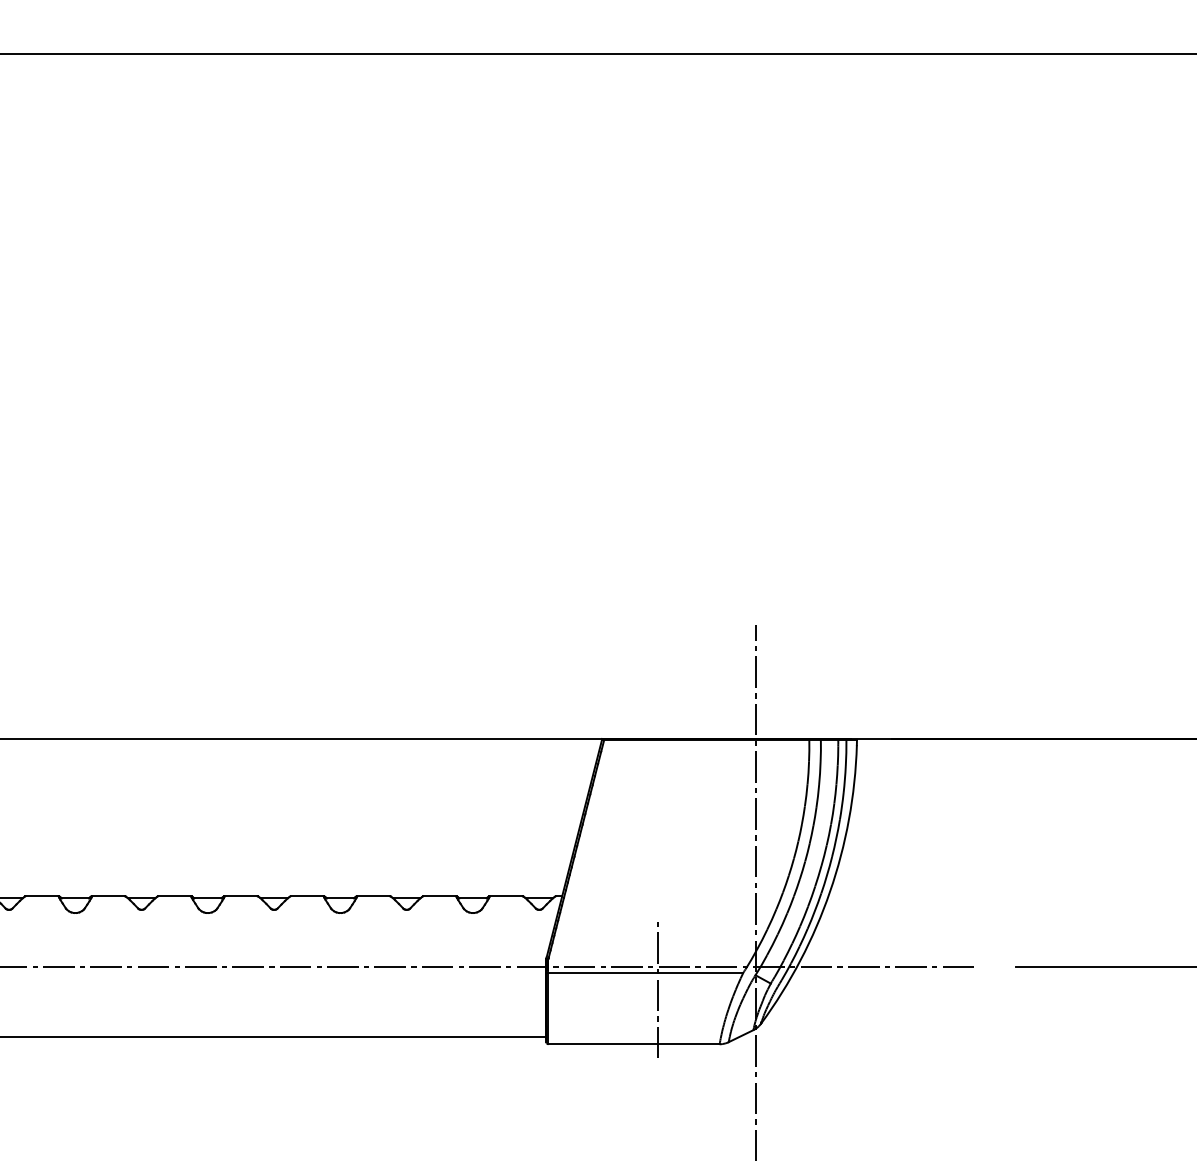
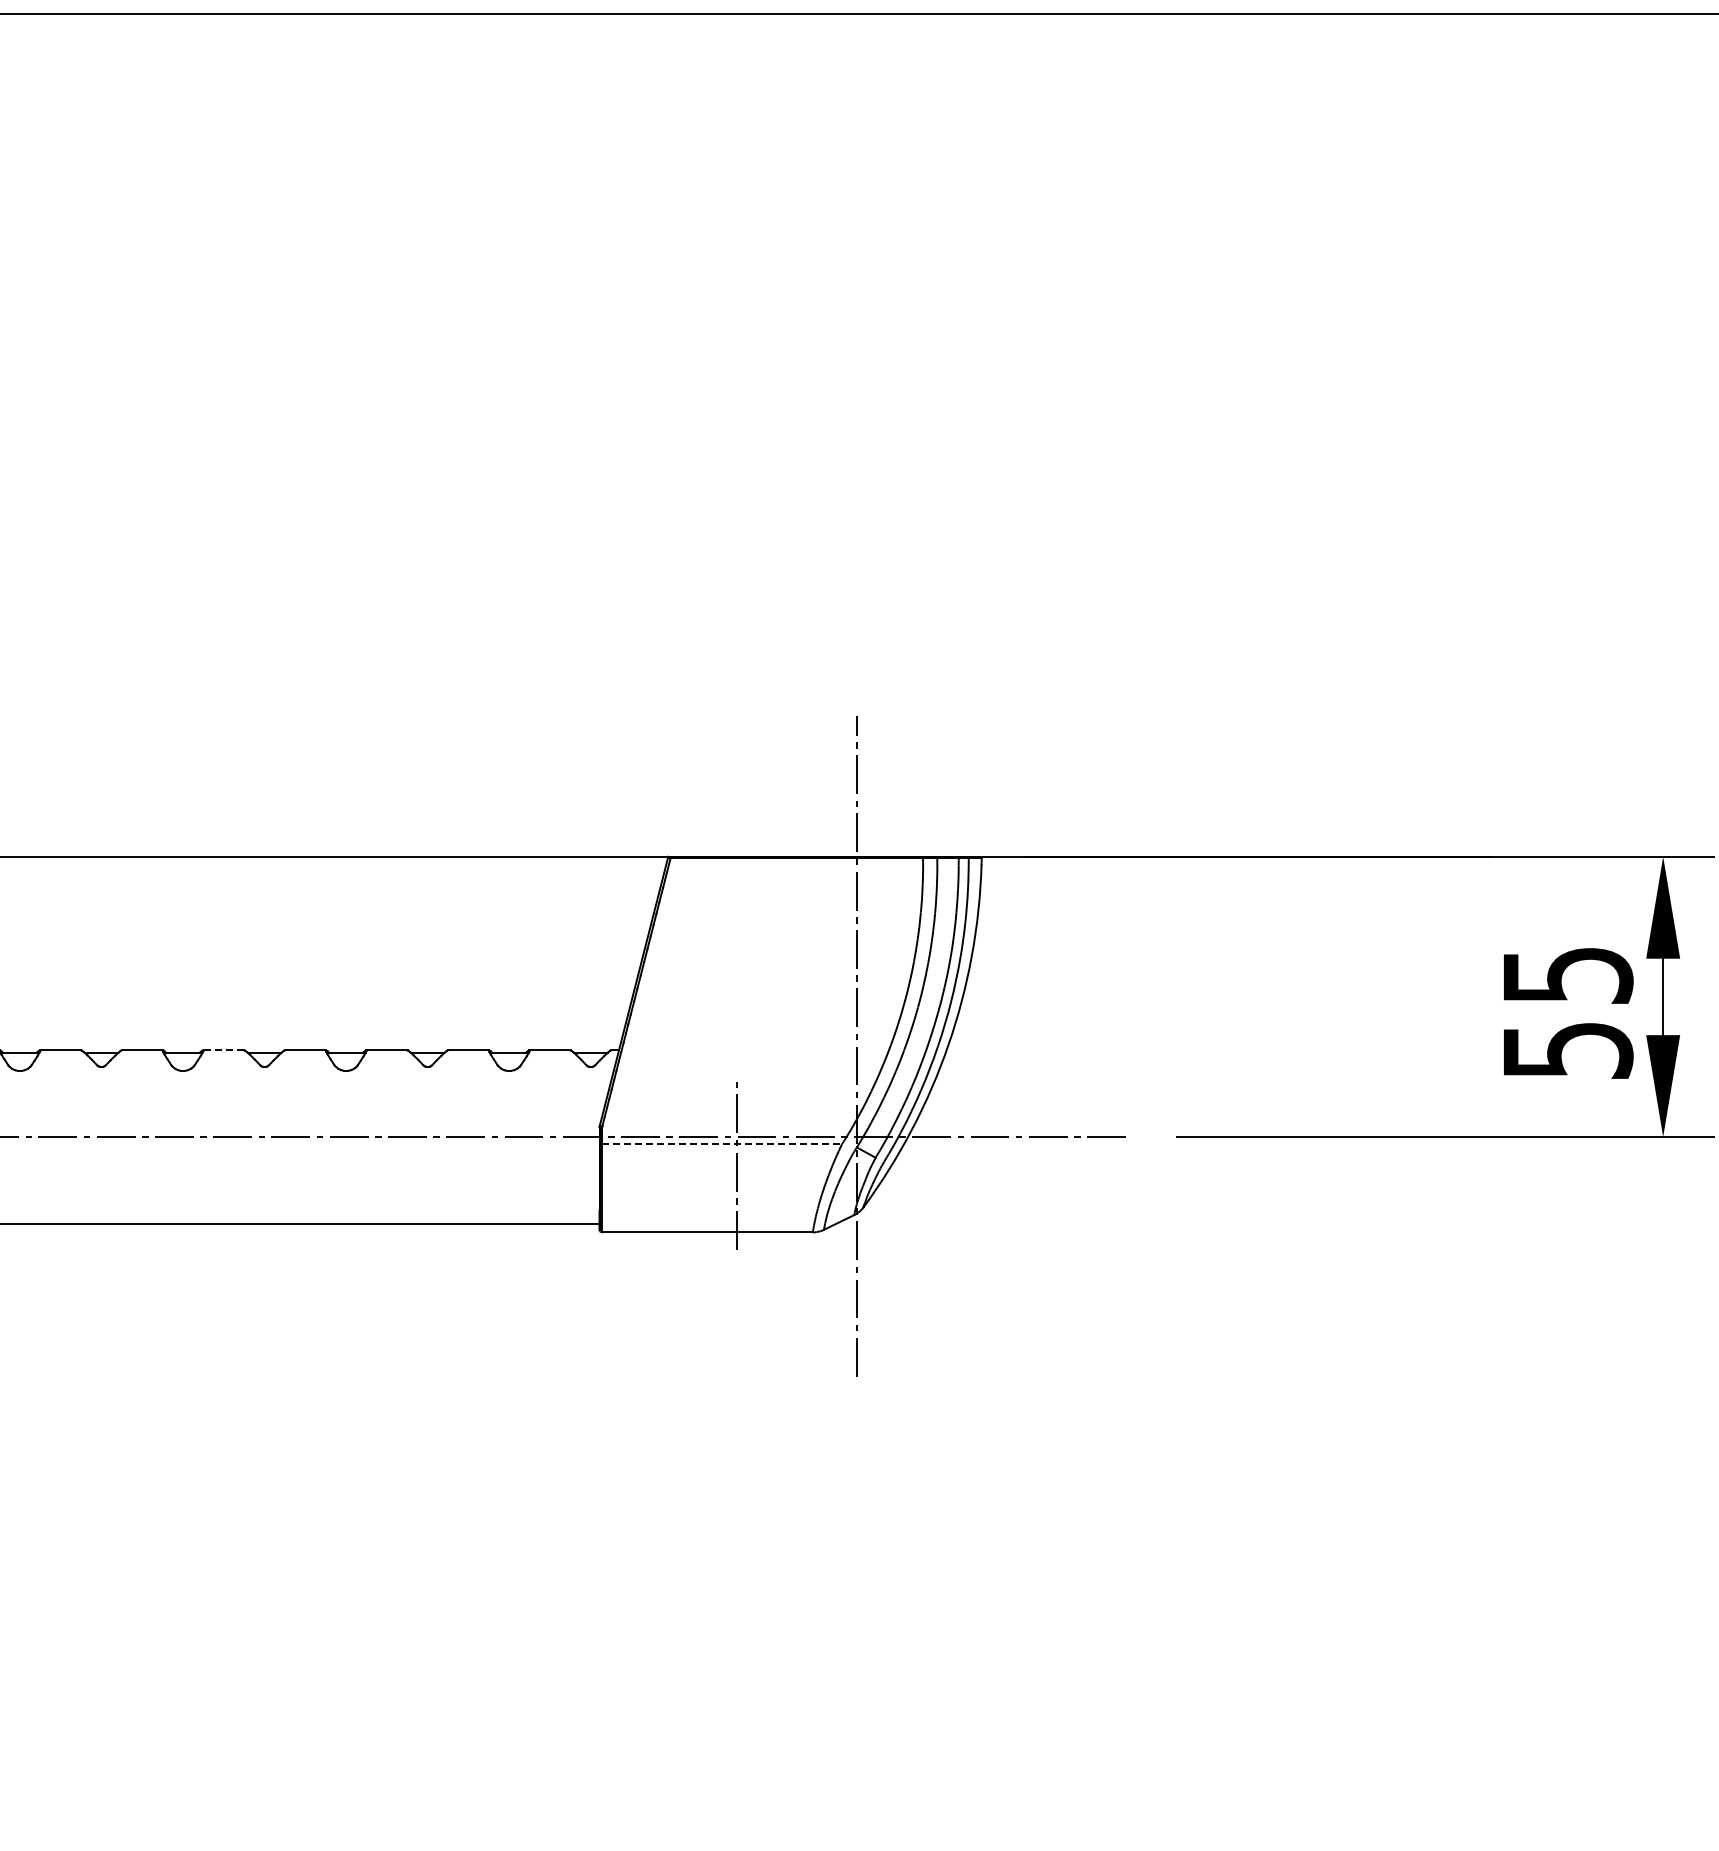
line: (240, 896) -> (223, 1050), solid -> dashed
line: (645, 972) -> (721, 1144), solid -> dashed

